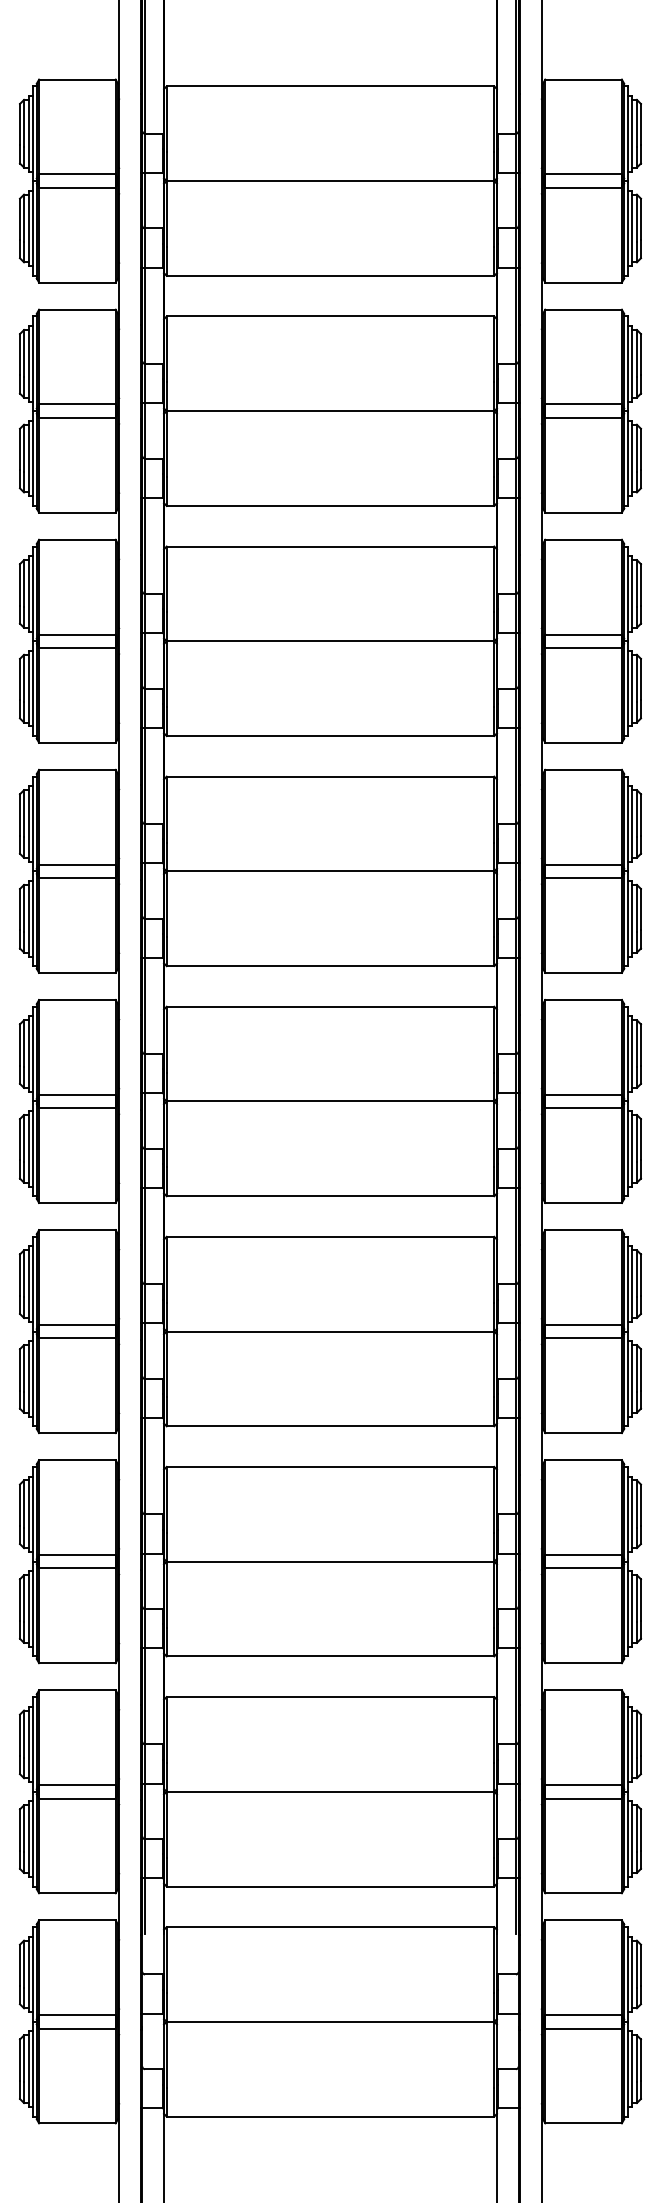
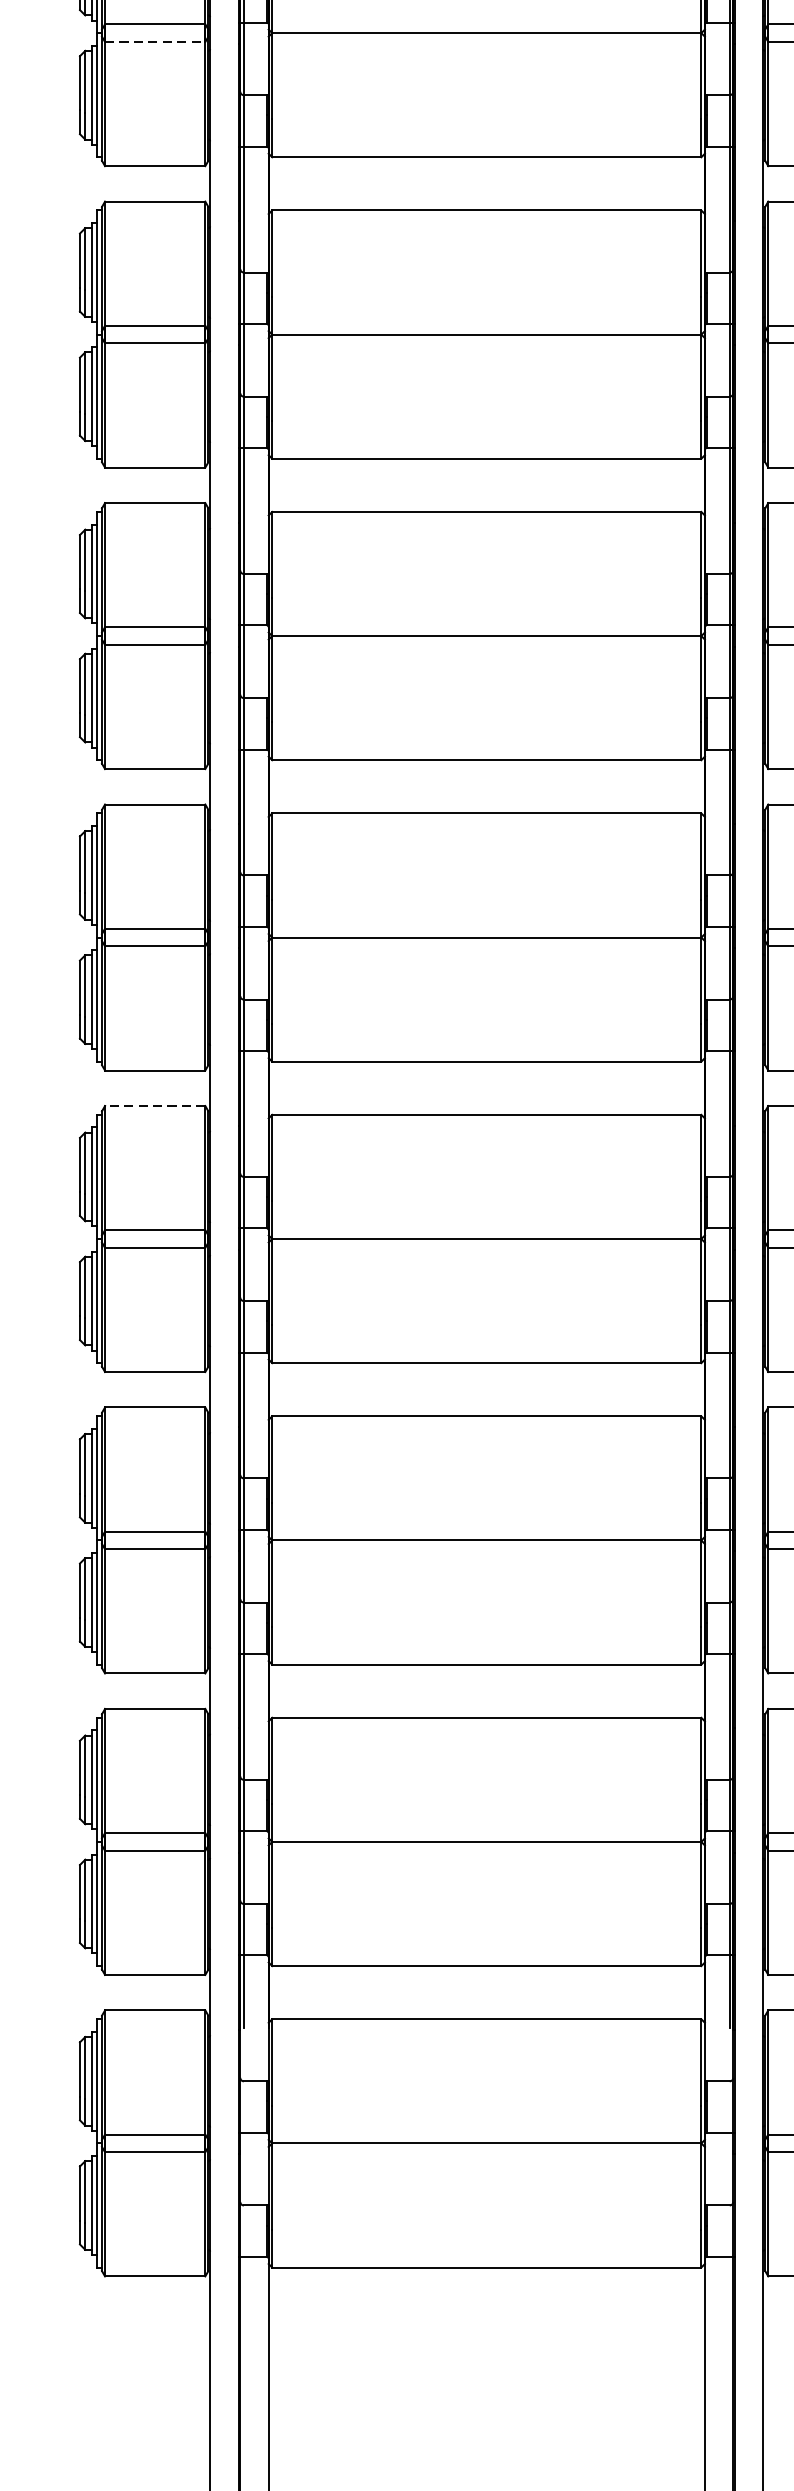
line: (77, 417) -> (155, 41), solid -> dashed
line: (76, 1230) -> (154, 1106), solid -> dashed

